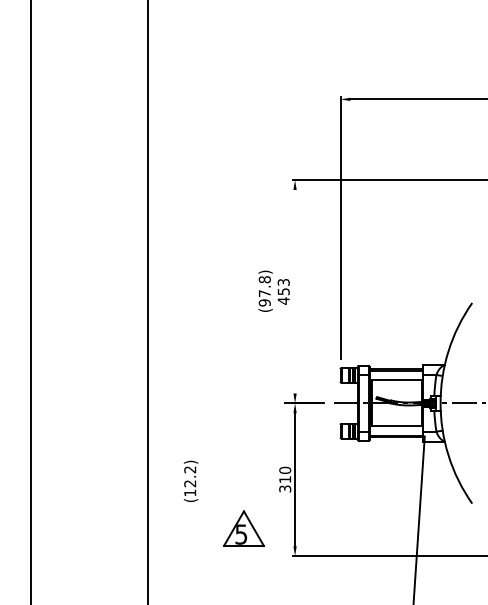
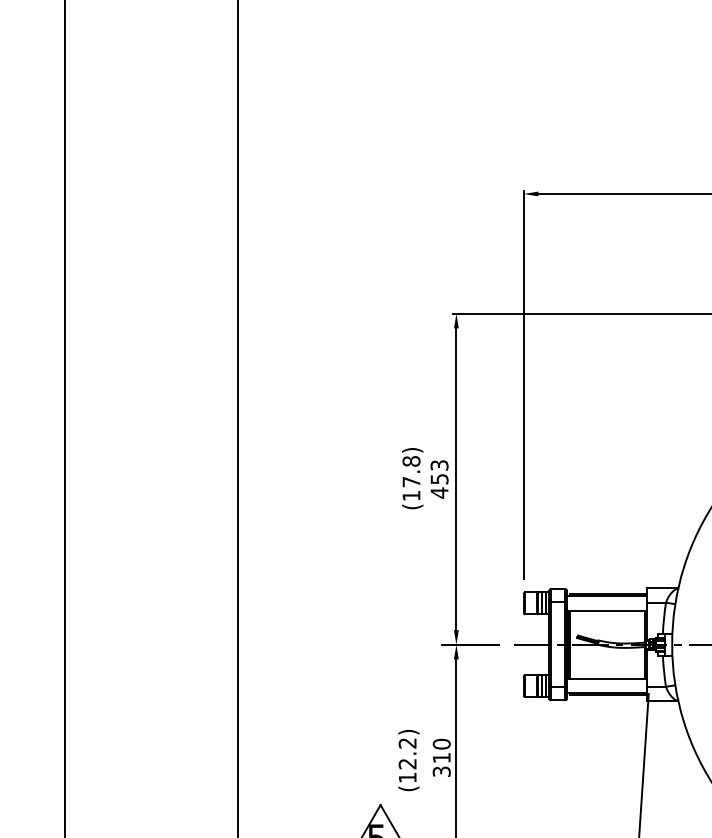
line: (295, 291) -> (457, 478), added
text: (264, 302) -> (411, 495), (97.8) -> (17.8)
text: (190, 480) -> (408, 759), moved

